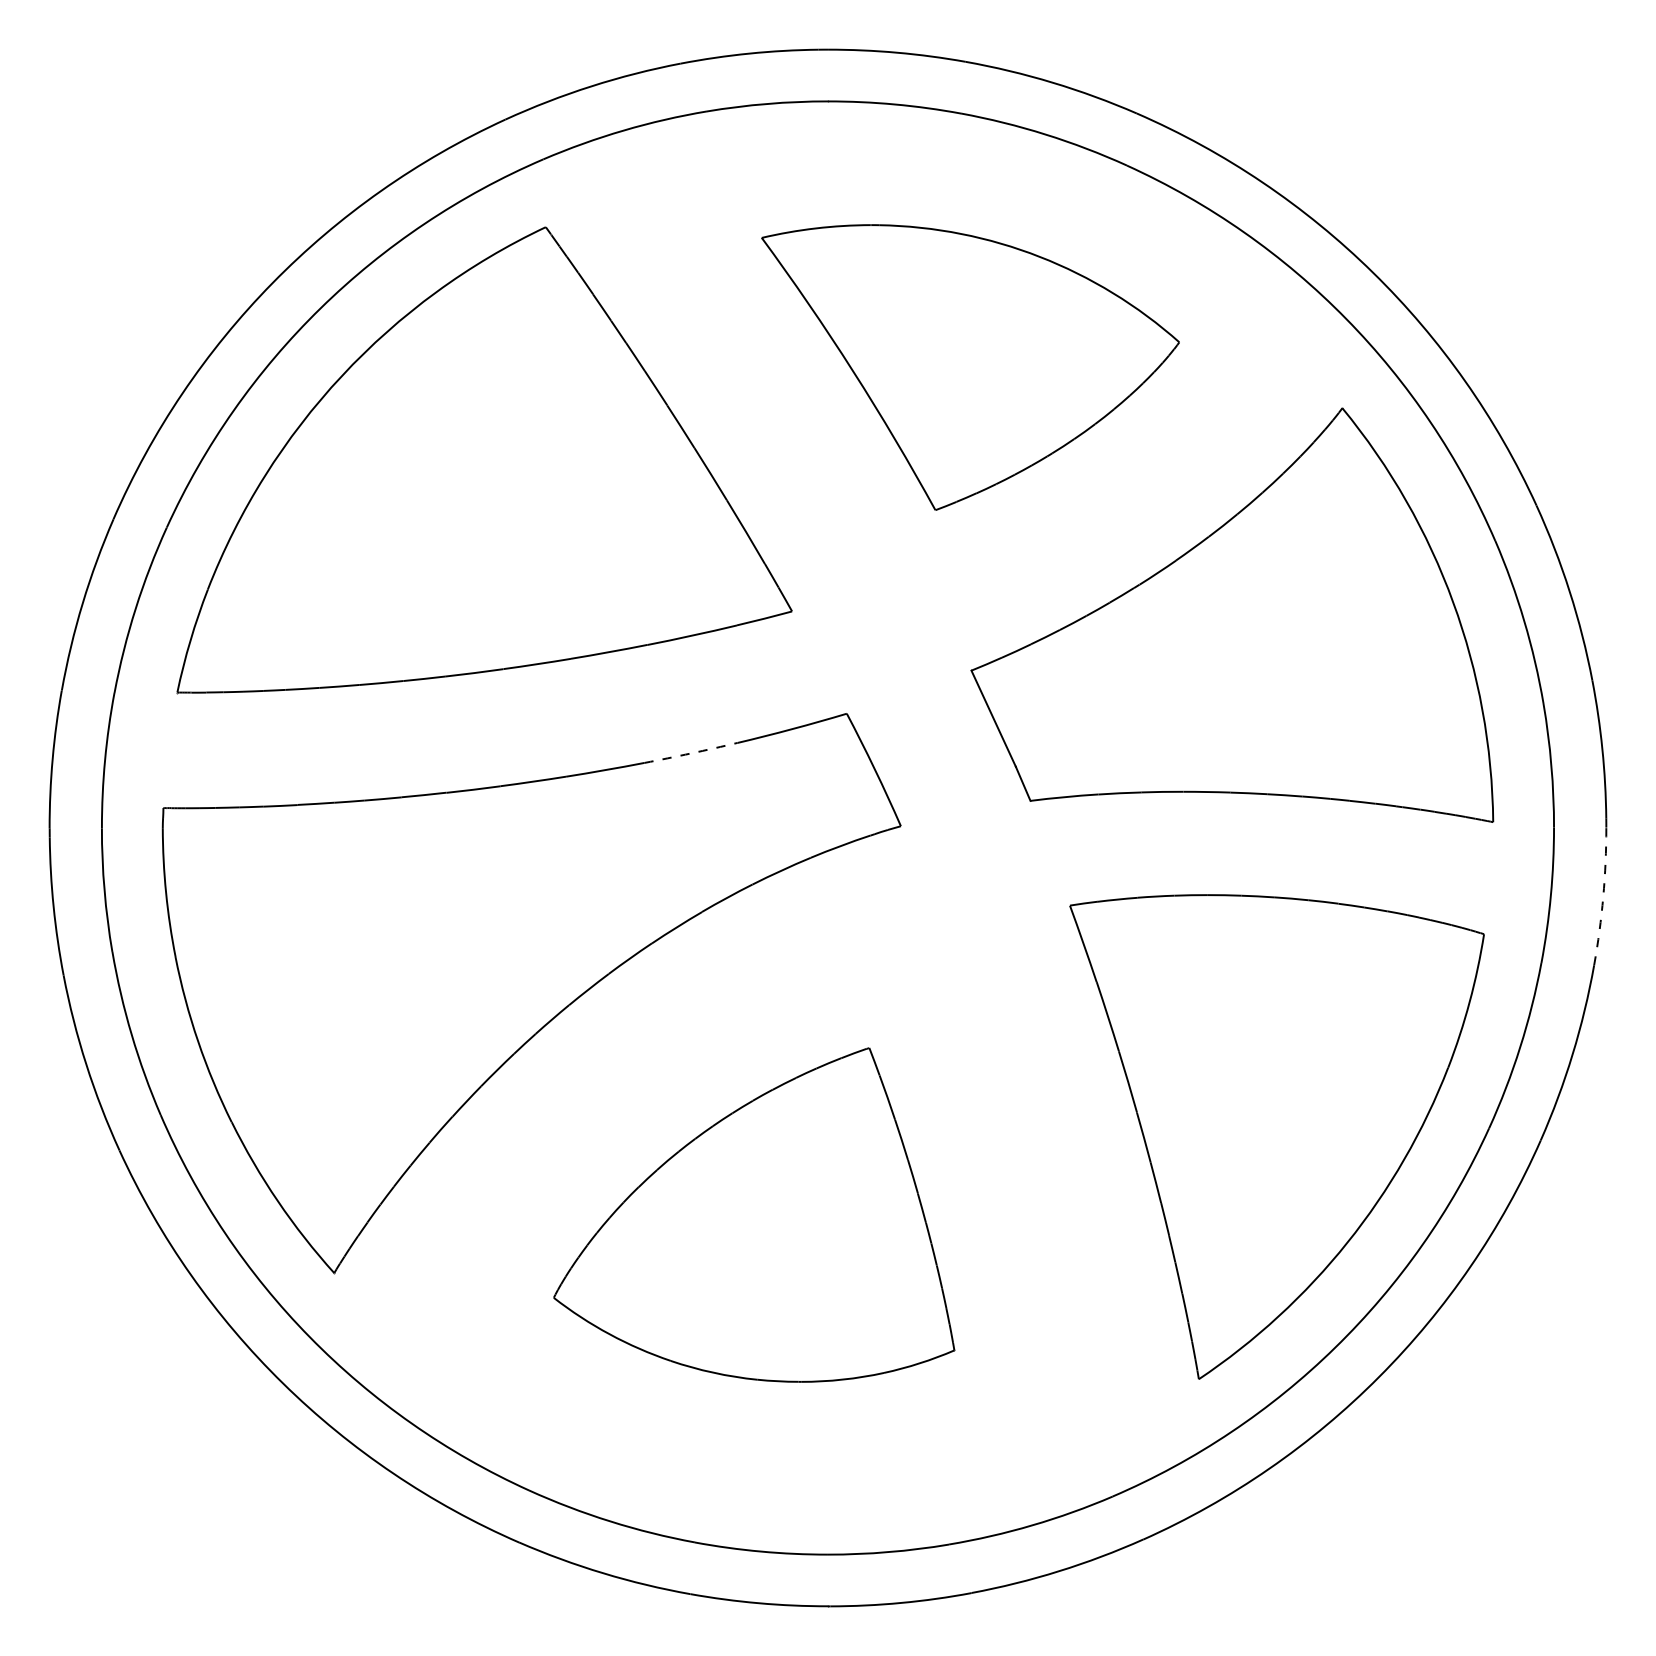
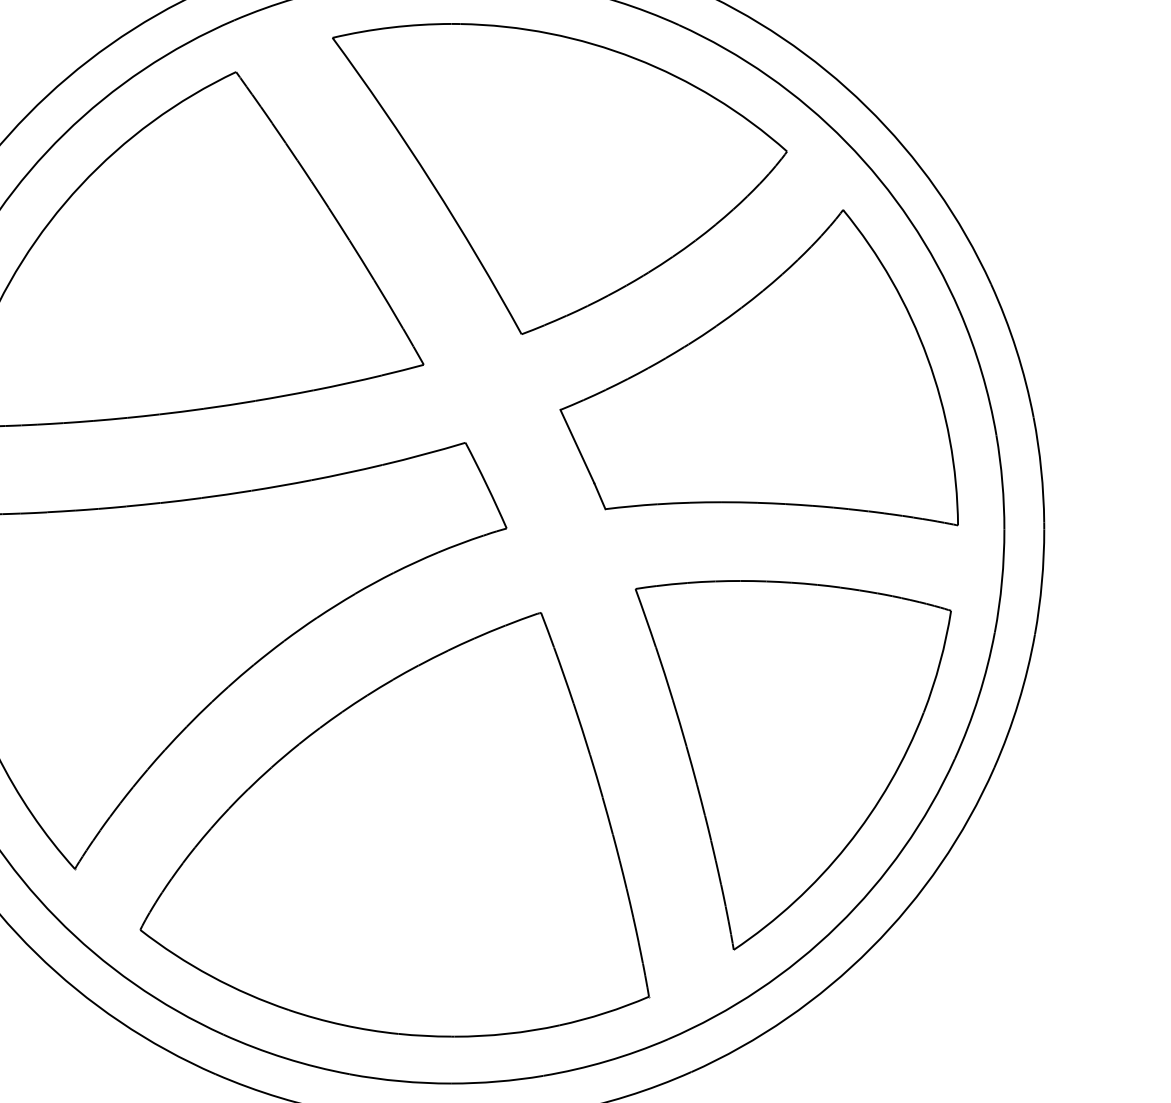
part: (970, 367) -> (559, 178), size x1.43
arc: (691, 753) -> (347, 473), dashed -> solid
arc: (1603, 896) -> (1042, 582), dashed -> solid
part: (754, 1214) -> (395, 824), size x1.67

